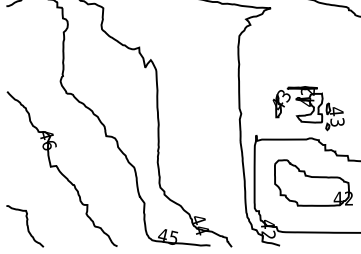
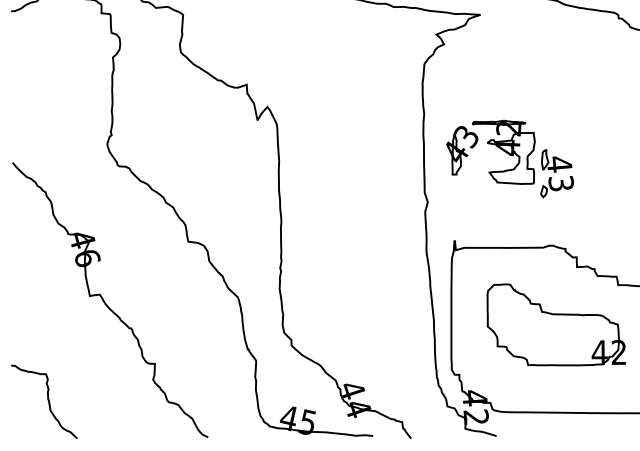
part: (308, 108) -> (509, 158), moved

